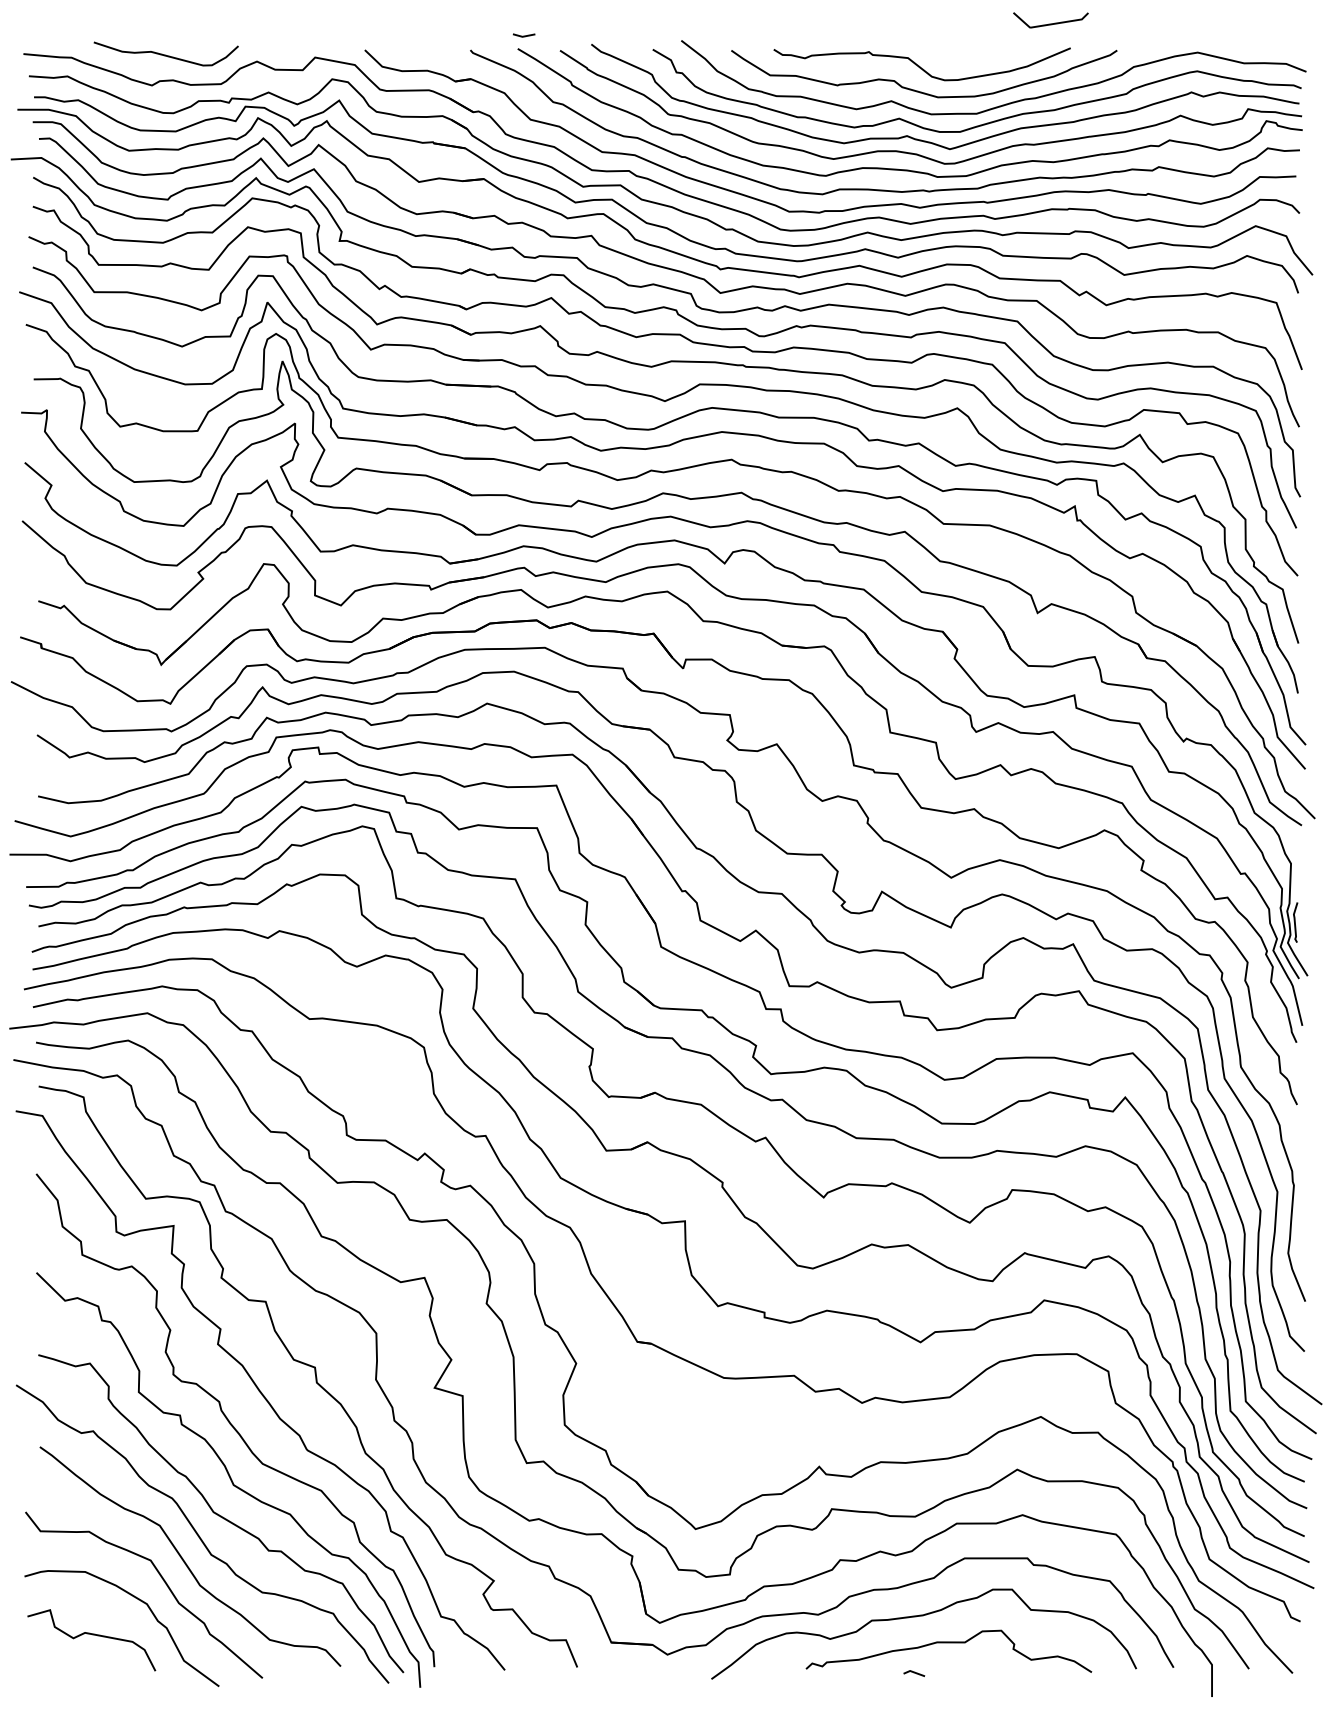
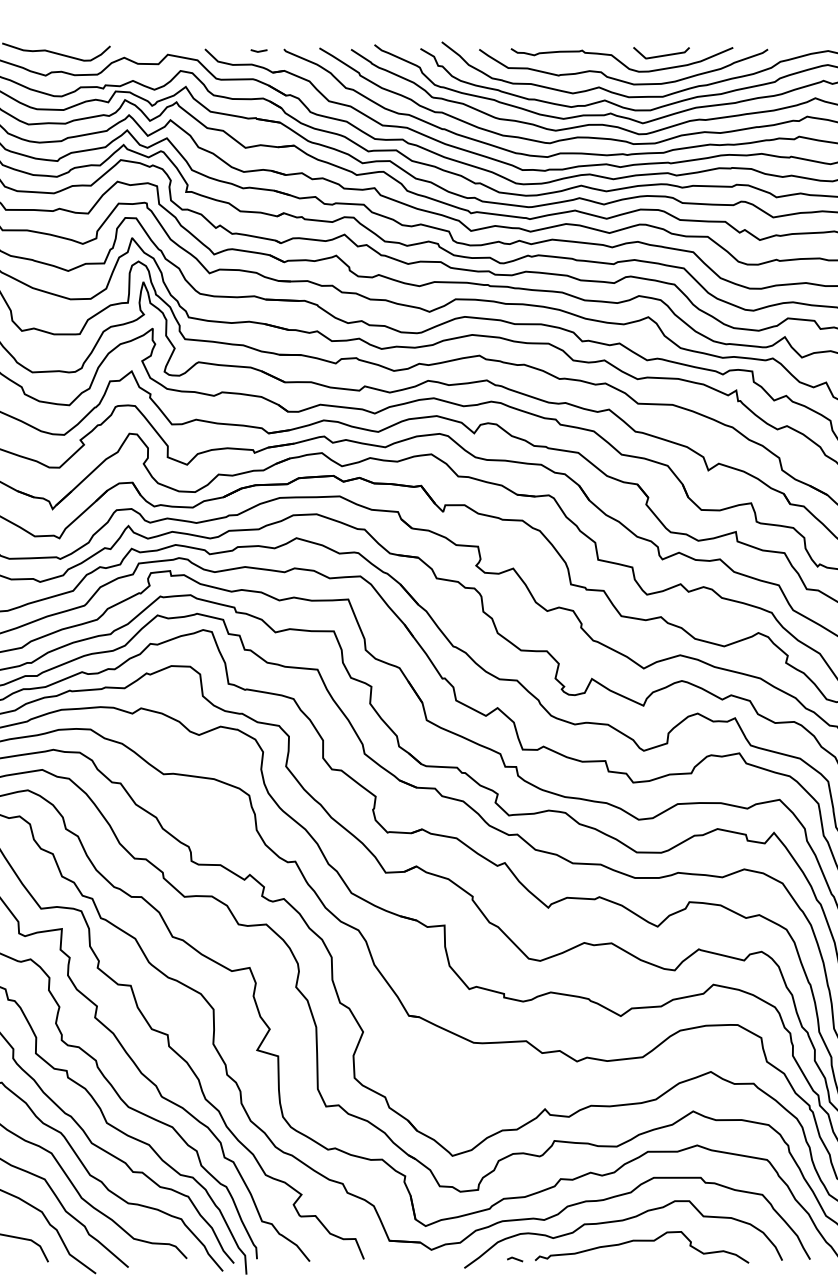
line: (1050, 23) -> (661, 55), moved
line: (523, 35) -> (258, 50), moved
line: (914, 1673) -> (515, 1259), moved

